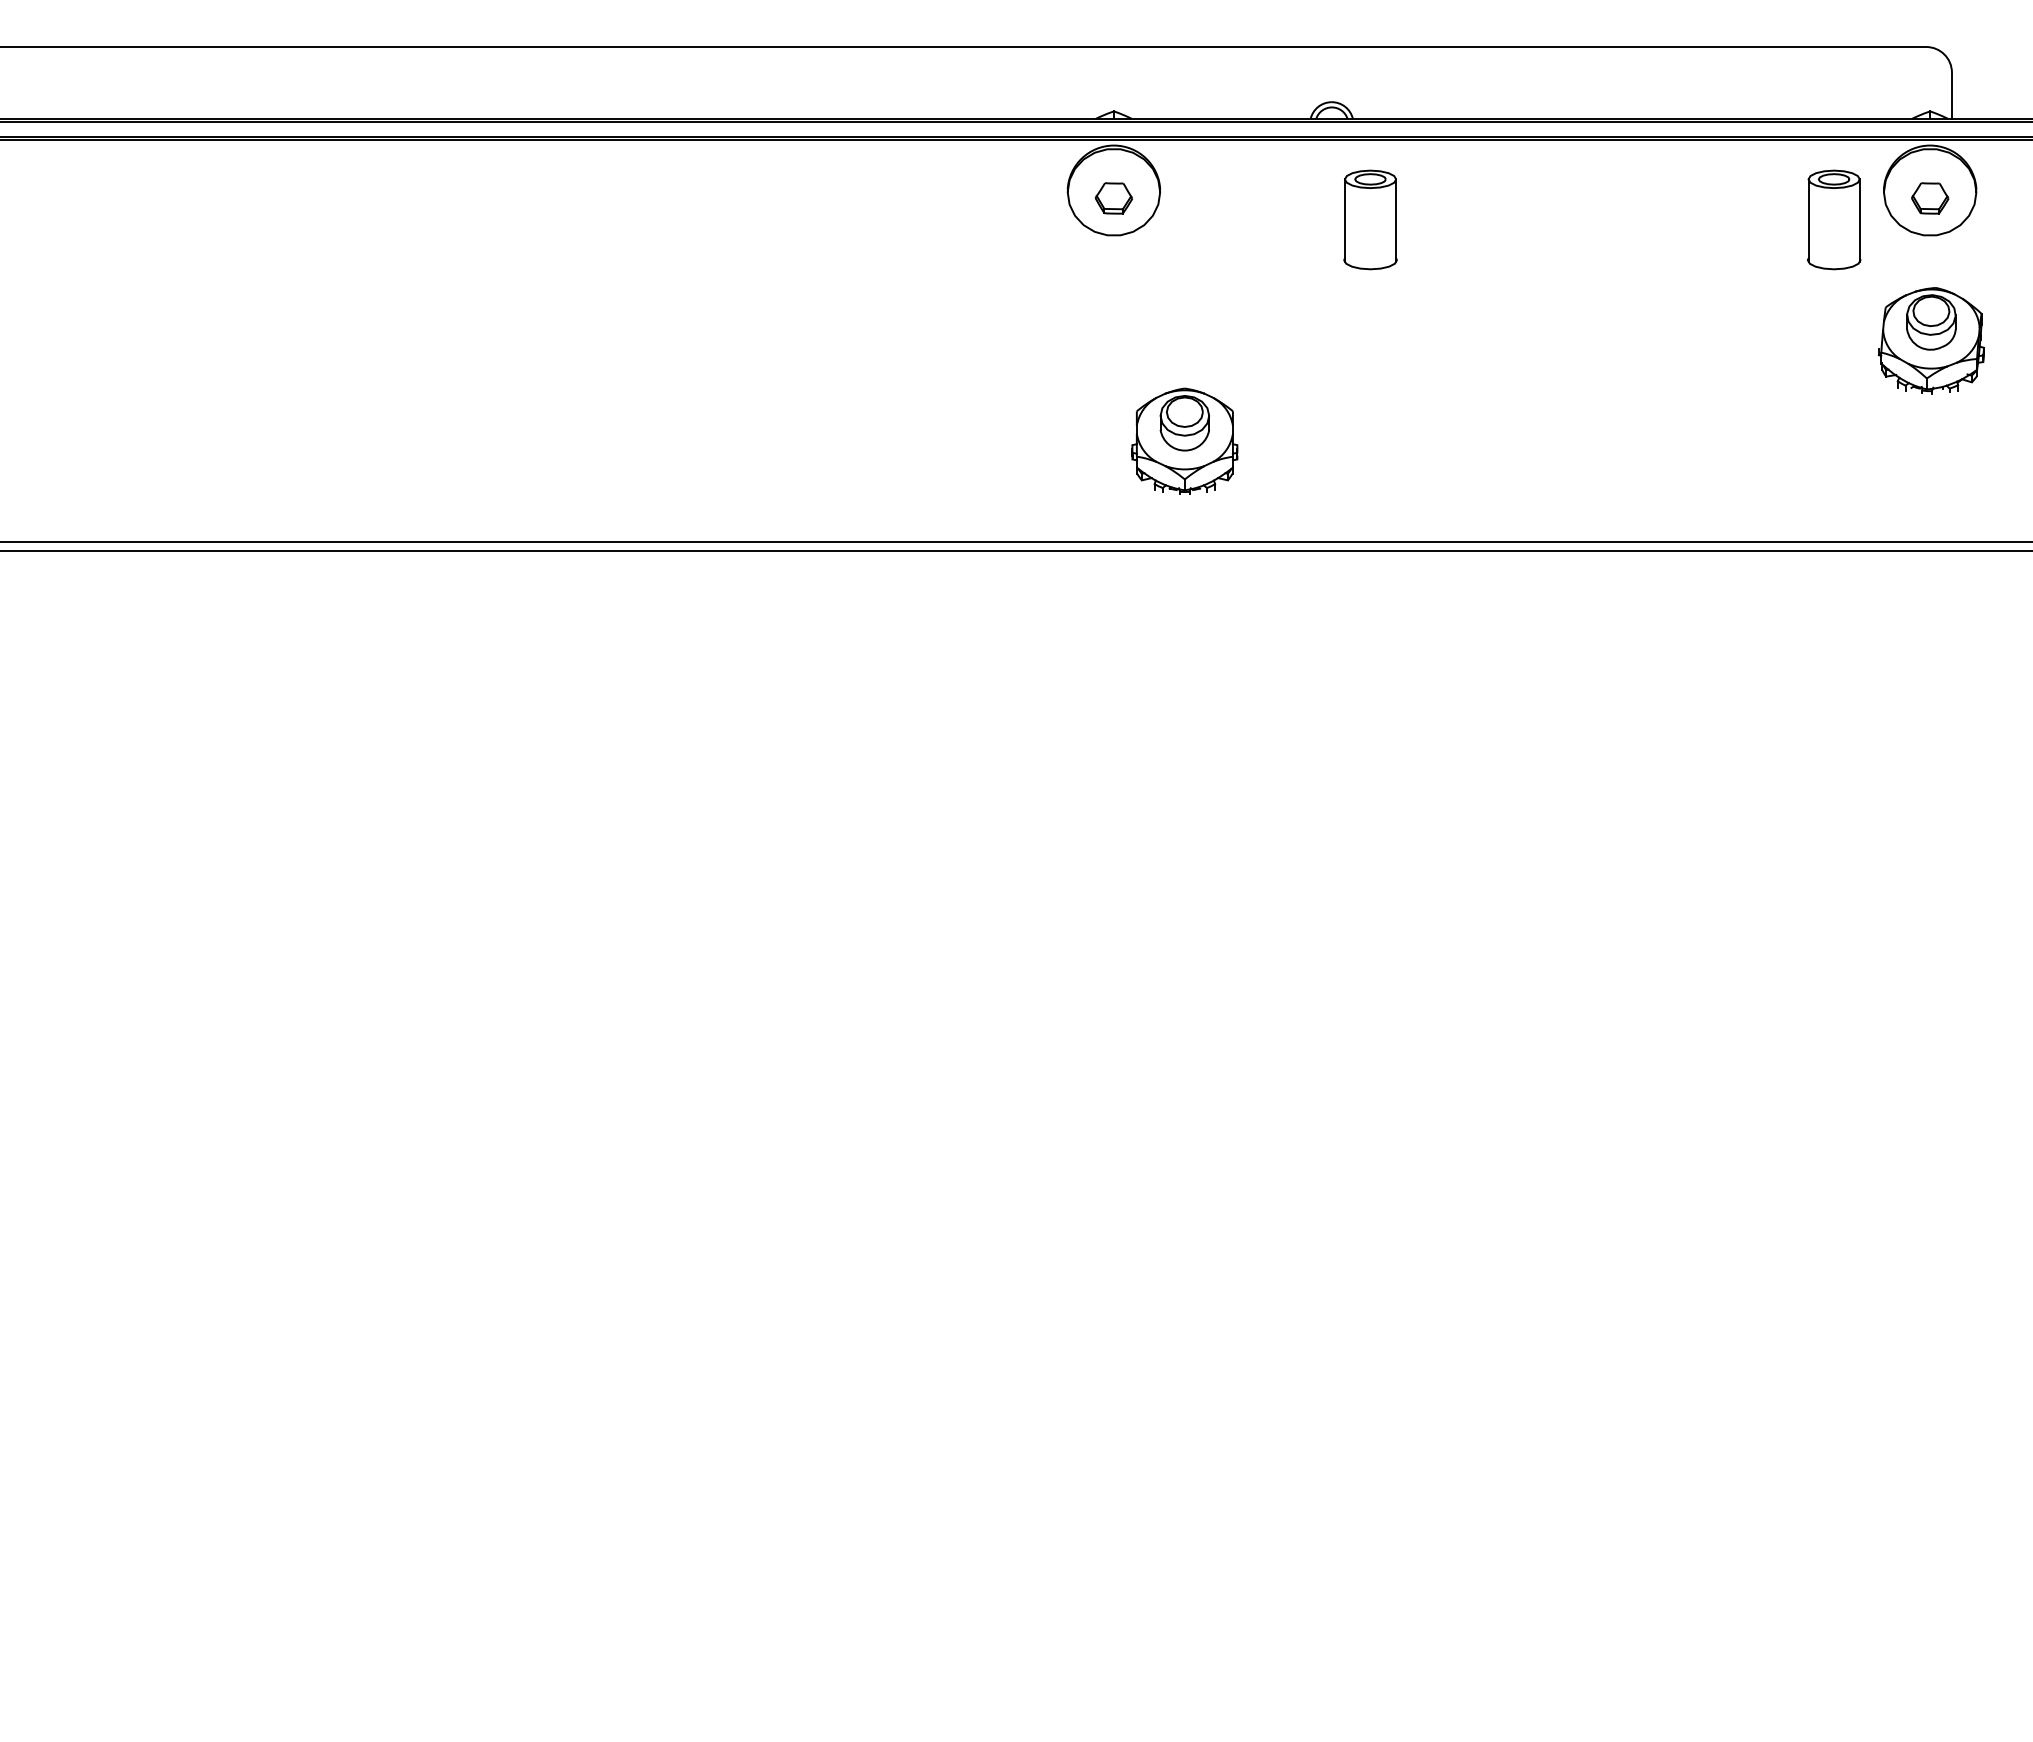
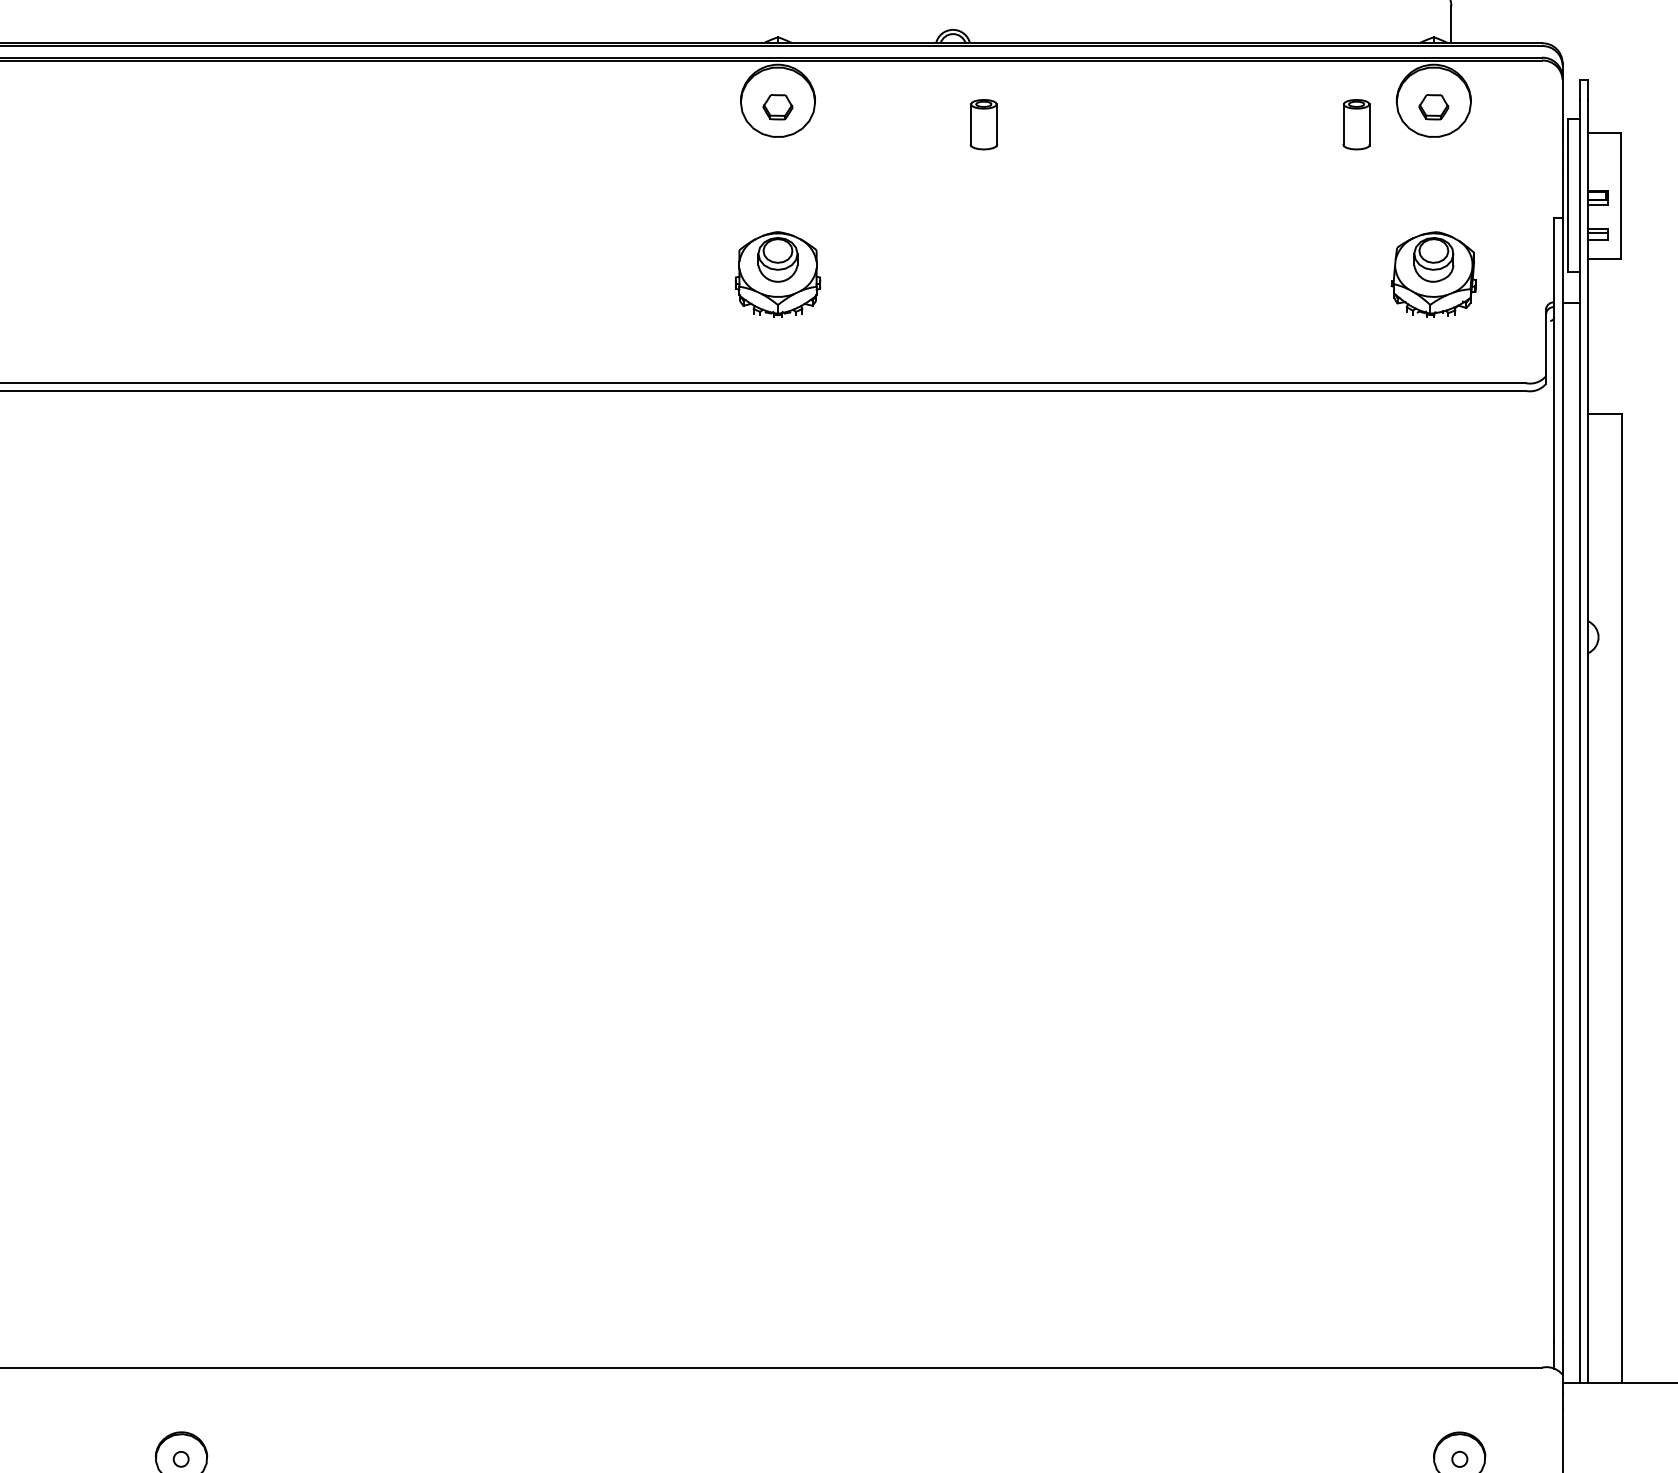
part: (1369, 219) -> (983, 124), size x0.62
part: (1833, 219) -> (1356, 124), size x0.62
part: (1930, 340) -> (1433, 274), moved
part: (1184, 441) -> (777, 274), moved

